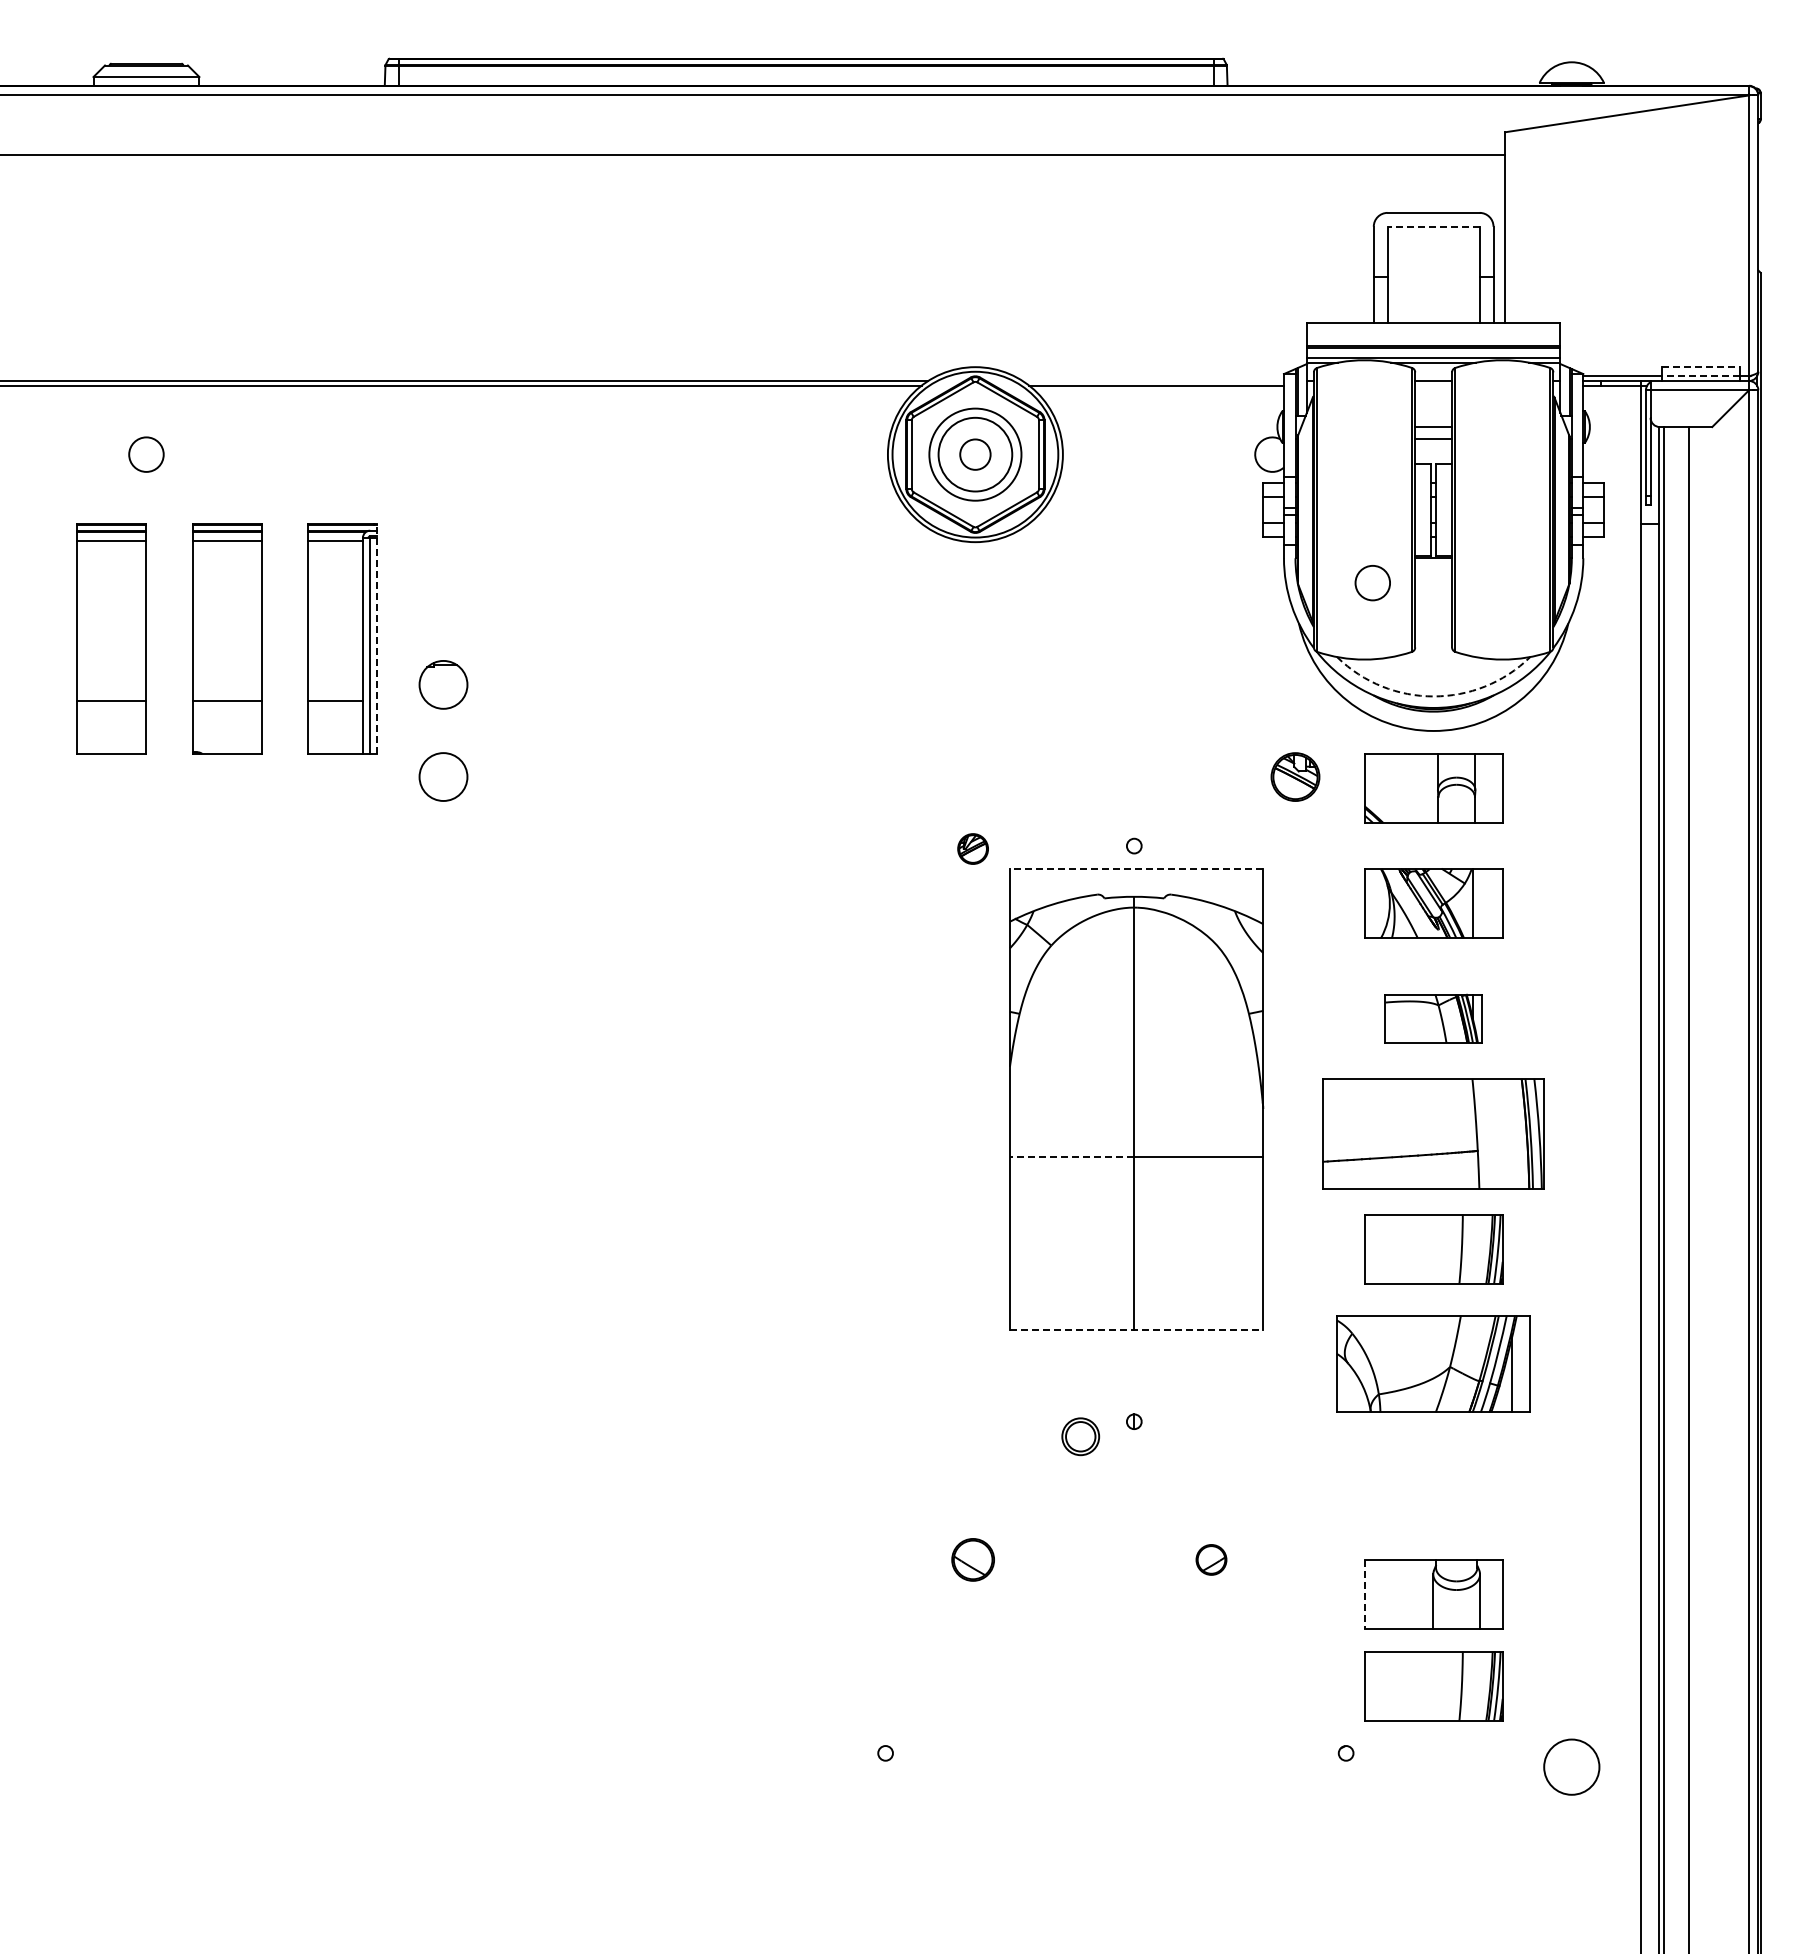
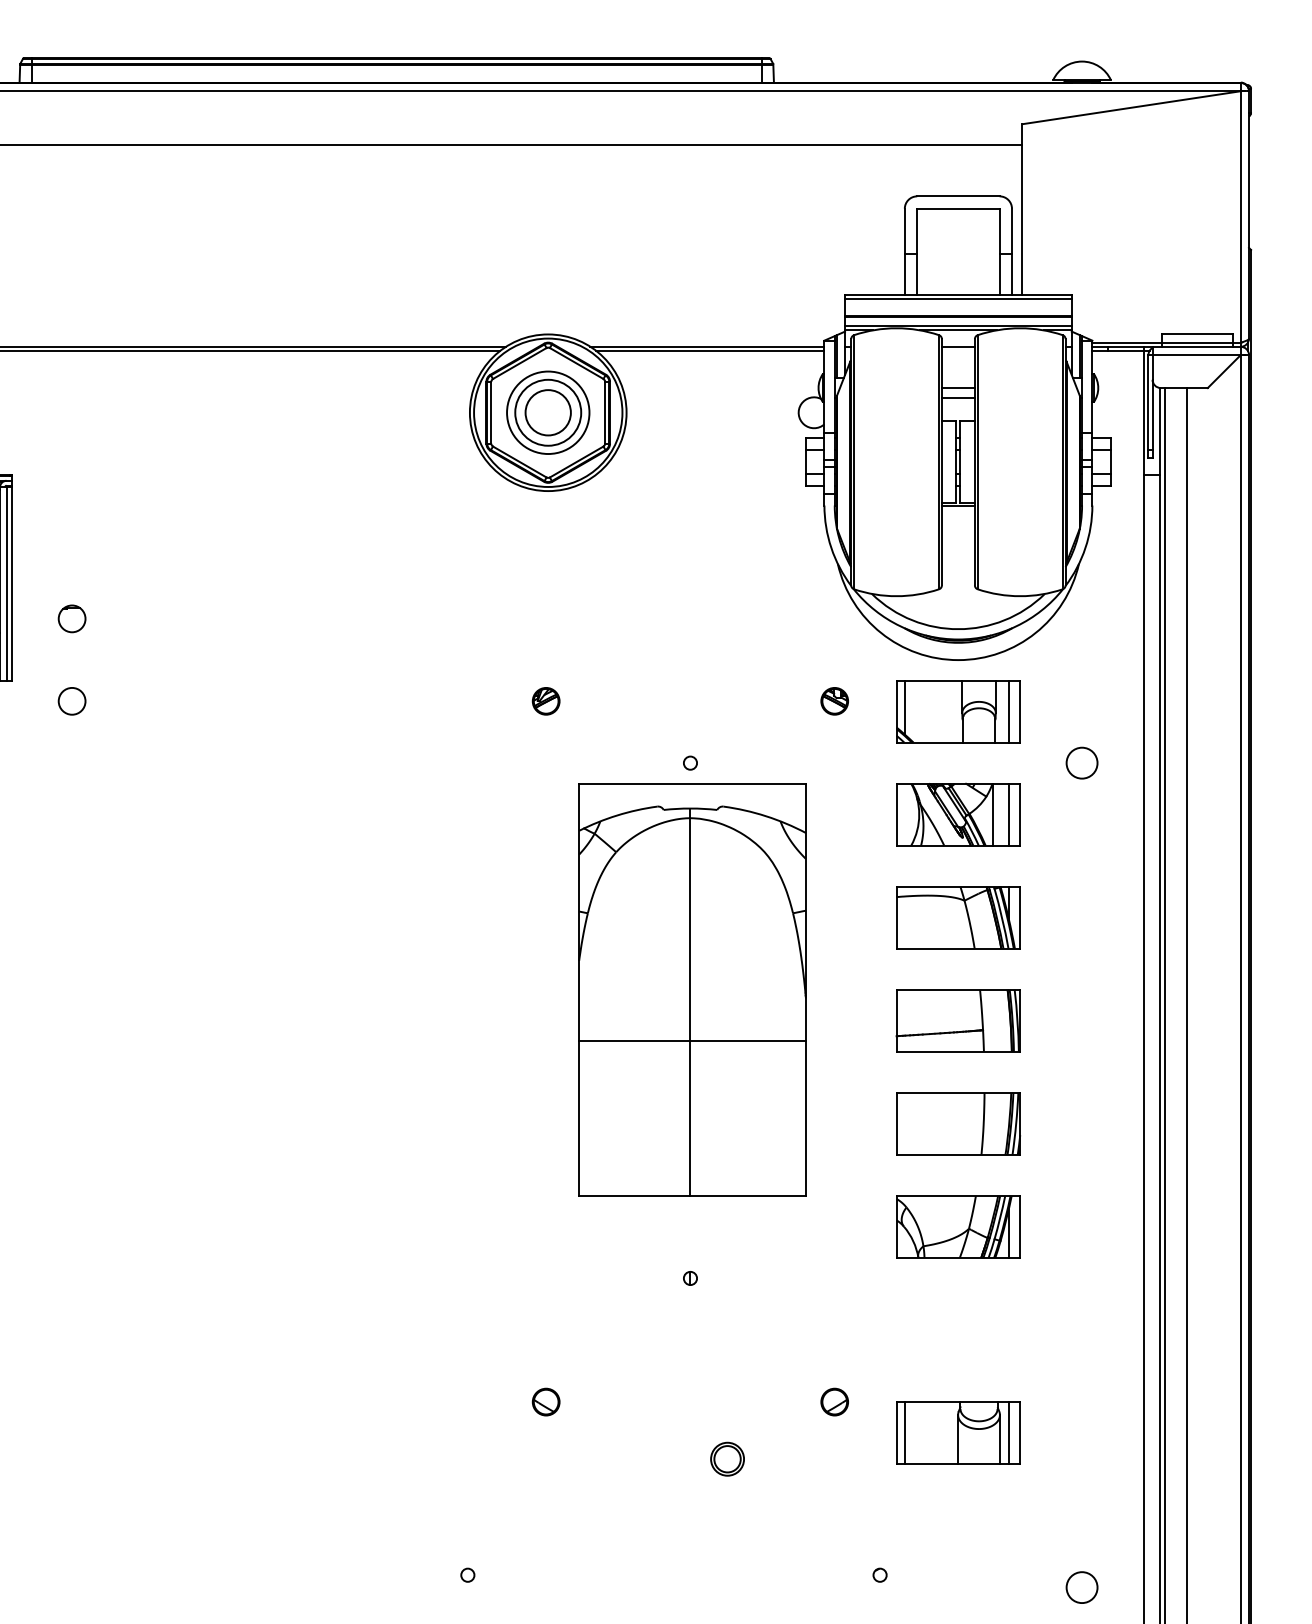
line: (1433, 226) -> (958, 208), dashed -> solid
line: (1433, 327) -> (958, 298), added
line: (1701, 367) -> (1198, 334), dashed -> solid
line: (1700, 376) -> (1197, 342), dashed -> solid
line: (1152, 380) -> (706, 346), added
circle: (975, 454) -> (548, 412), size x1.67
circle: (1372, 583) -> (1081, 763), moved
line: (376, 638) -> (12, 577), dashed -> solid
part: (443, 684) -> (72, 618), size x0.62
arc: (1433, 696) -> (958, 629), dashed -> solid
part: (1295, 776) -> (834, 700), size x0.62
circle: (443, 777) -> (72, 701), size x0.62
line: (1373, 783) -> (904, 707), added
line: (1489, 788) -> (1008, 711), added
part: (972, 848) -> (545, 700), moved
line: (1136, 869) -> (692, 784), dashed -> solid
line: (1489, 903) -> (1008, 814), added
part: (1433, 1018) -> (958, 917), size x1.43
part: (1433, 1133) -> (958, 1020), size x0.62
line: (1071, 1156) -> (634, 1040), dashed -> solid
line: (1136, 1329) -> (692, 1195), dashed -> solid
part: (1433, 1364) -> (958, 1227), size x0.71
part: (1080, 1436) -> (727, 1459), moved
part: (972, 1559) -> (545, 1401), size x0.71
part: (1211, 1559) -> (834, 1401), moved
line: (1364, 1594) -> (896, 1433), dashed -> solid
line: (1373, 1594) -> (904, 1433), added
line: (1489, 1594) -> (1008, 1433), added
part: (1433, 1686) -> (958, 1515), removed
circle: (1571, 1766) -> (1081, 1587), size x0.62

